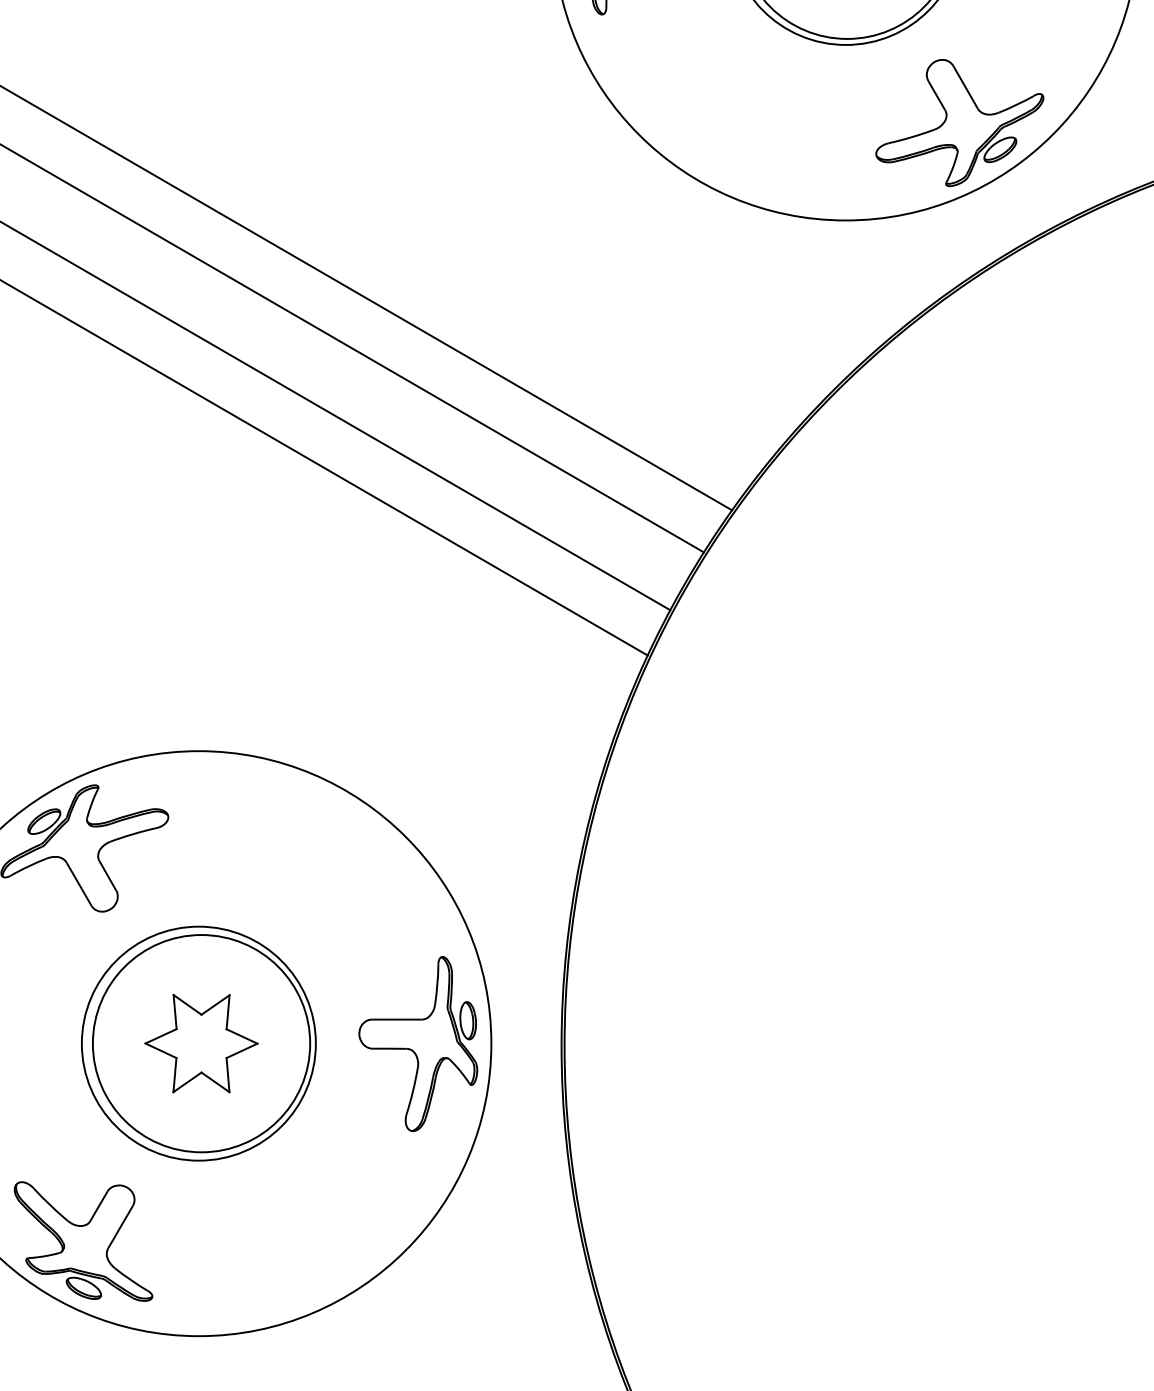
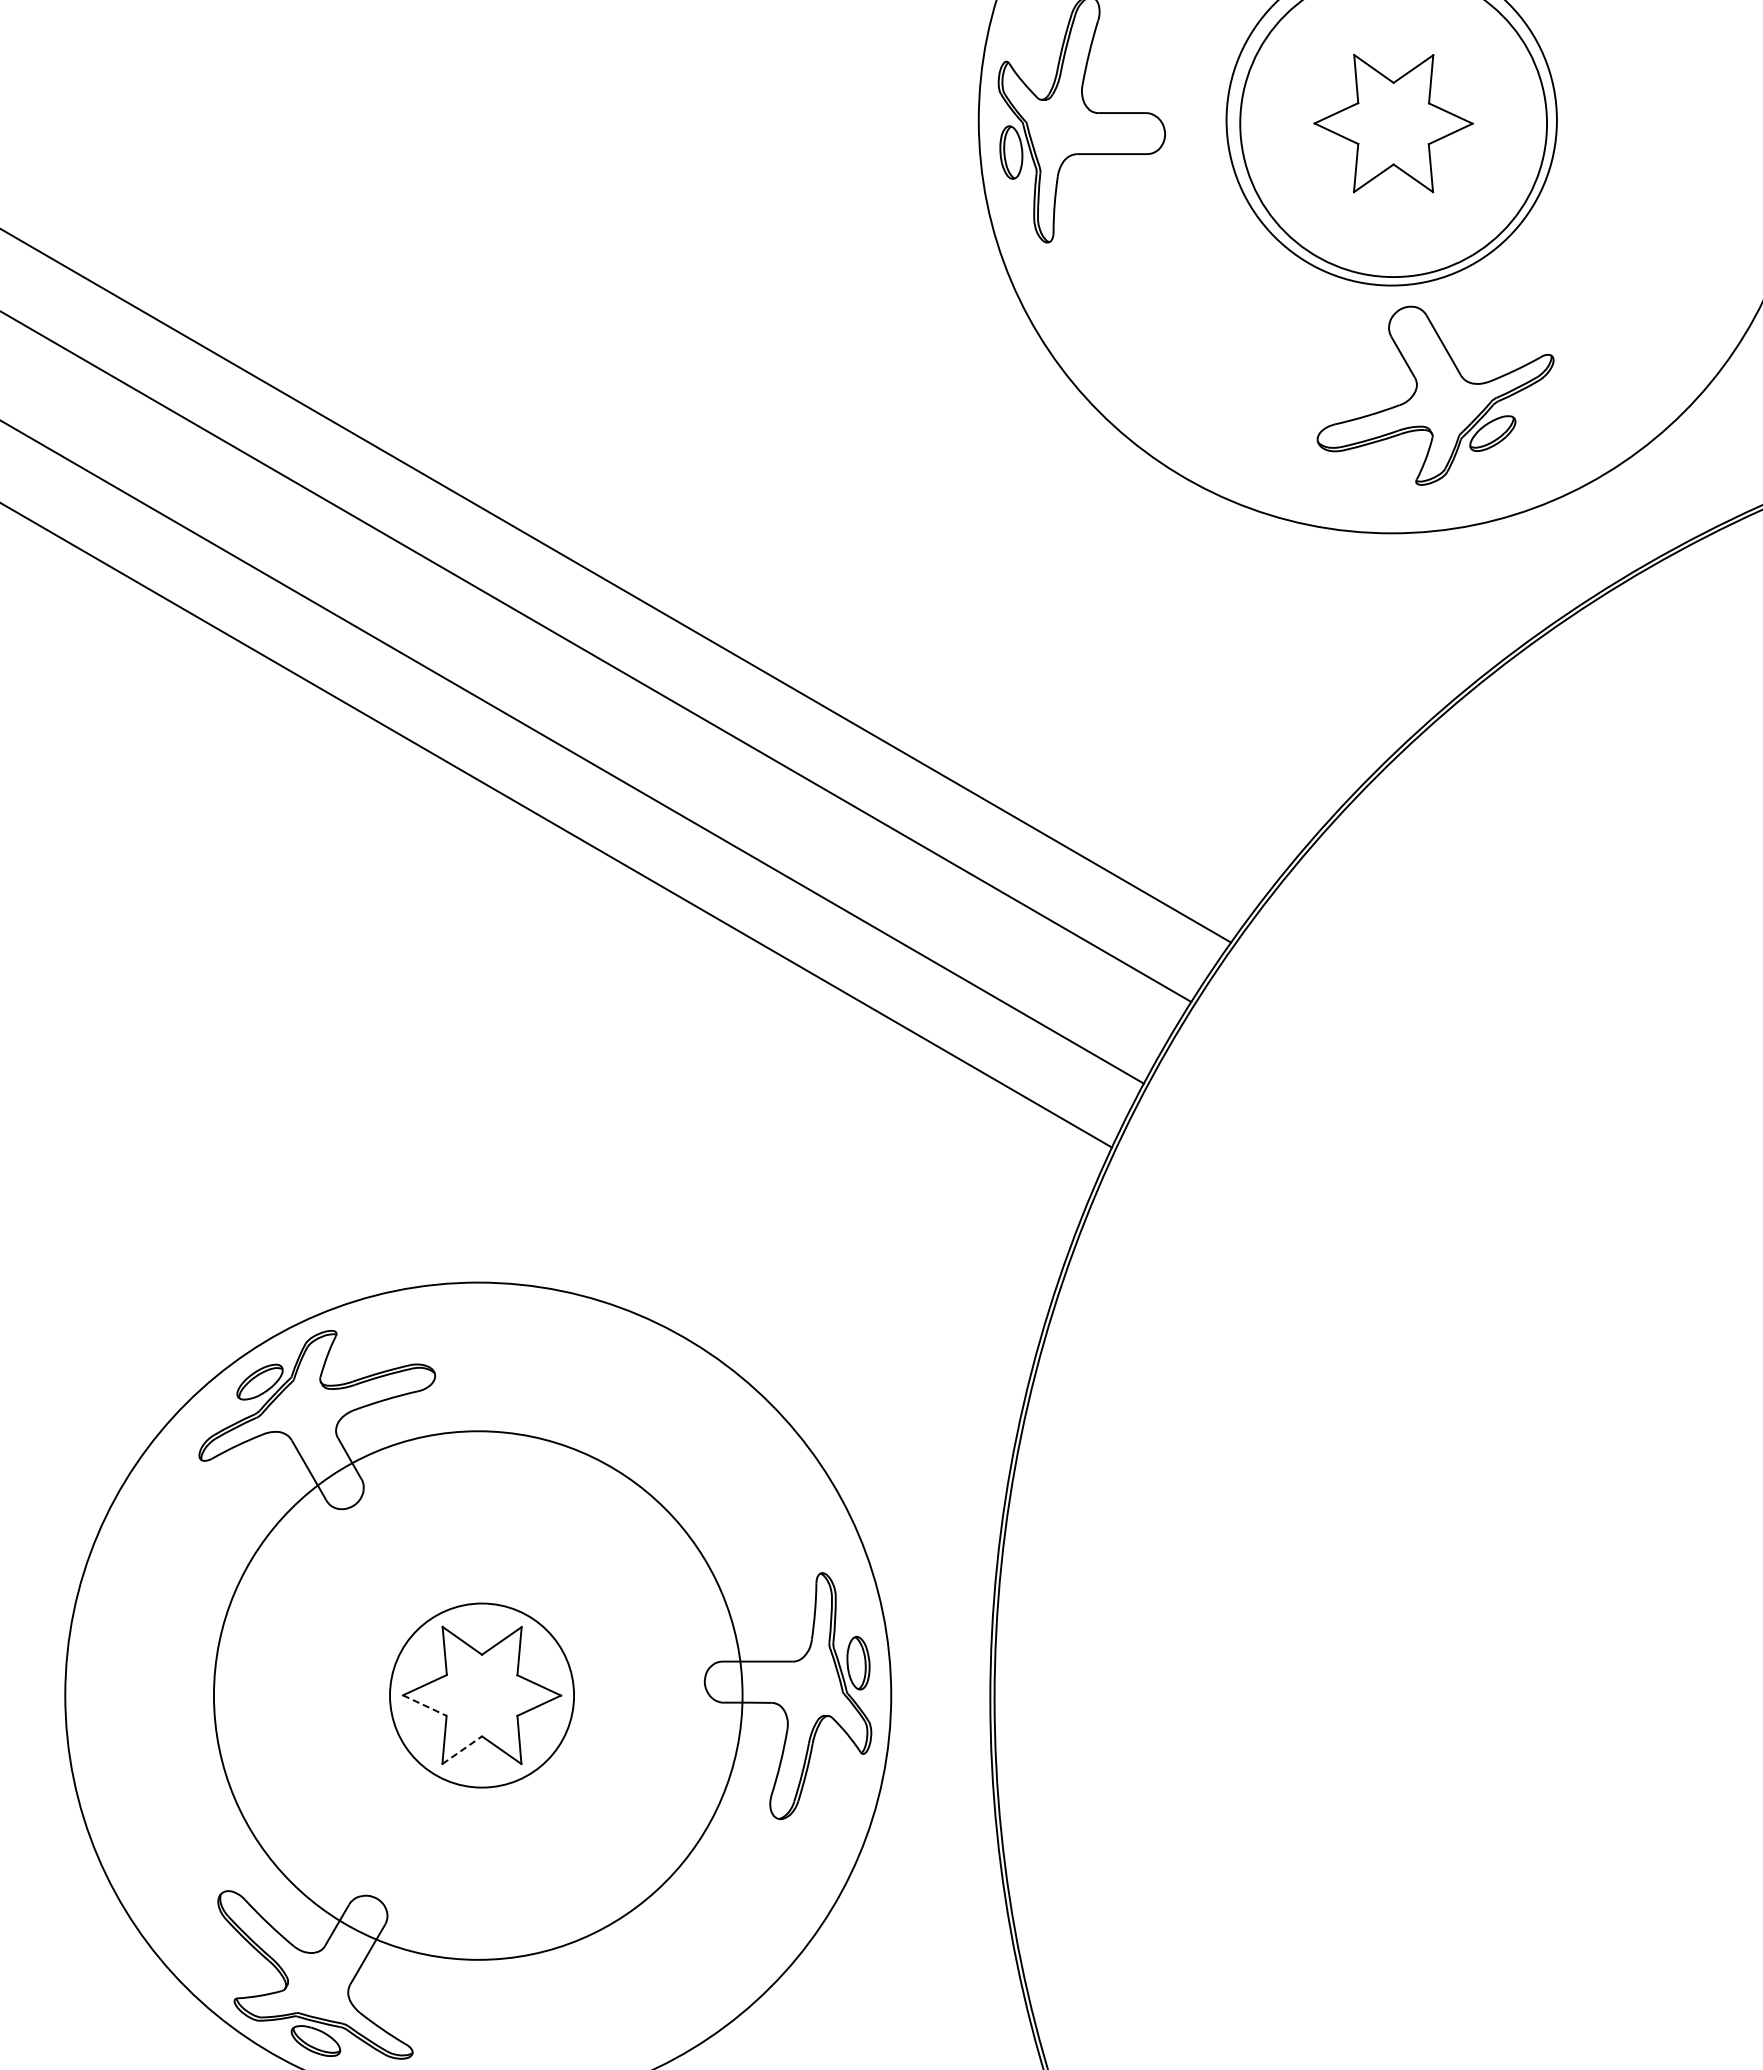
part: (959, 122) -> (1435, 395), moved
circle: (199, 1043) -> (478, 1695), size x1.6
circle: (201, 1043) -> (481, 1695), size x0.6
line: (161, 1050) -> (425, 1705), solid -> dashed
line: (187, 1081) -> (462, 1749), solid -> dashed

